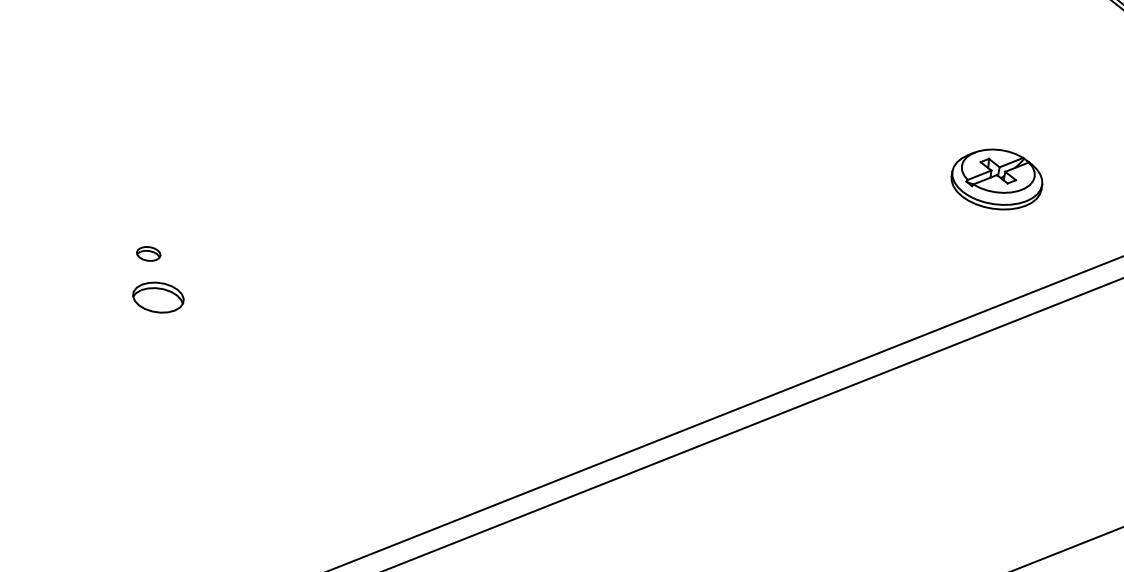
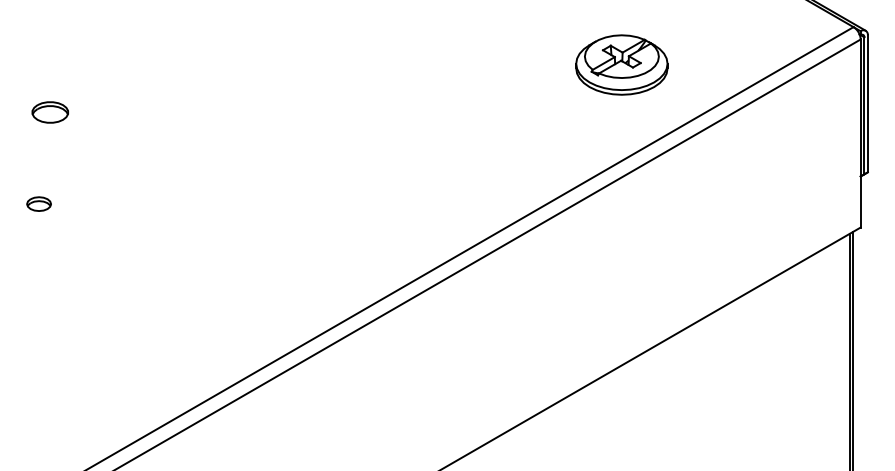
part: (996, 178) -> (621, 64), size x1.43
part: (148, 253) -> (38, 203), size x1.43
part: (157, 297) -> (49, 112), moved

